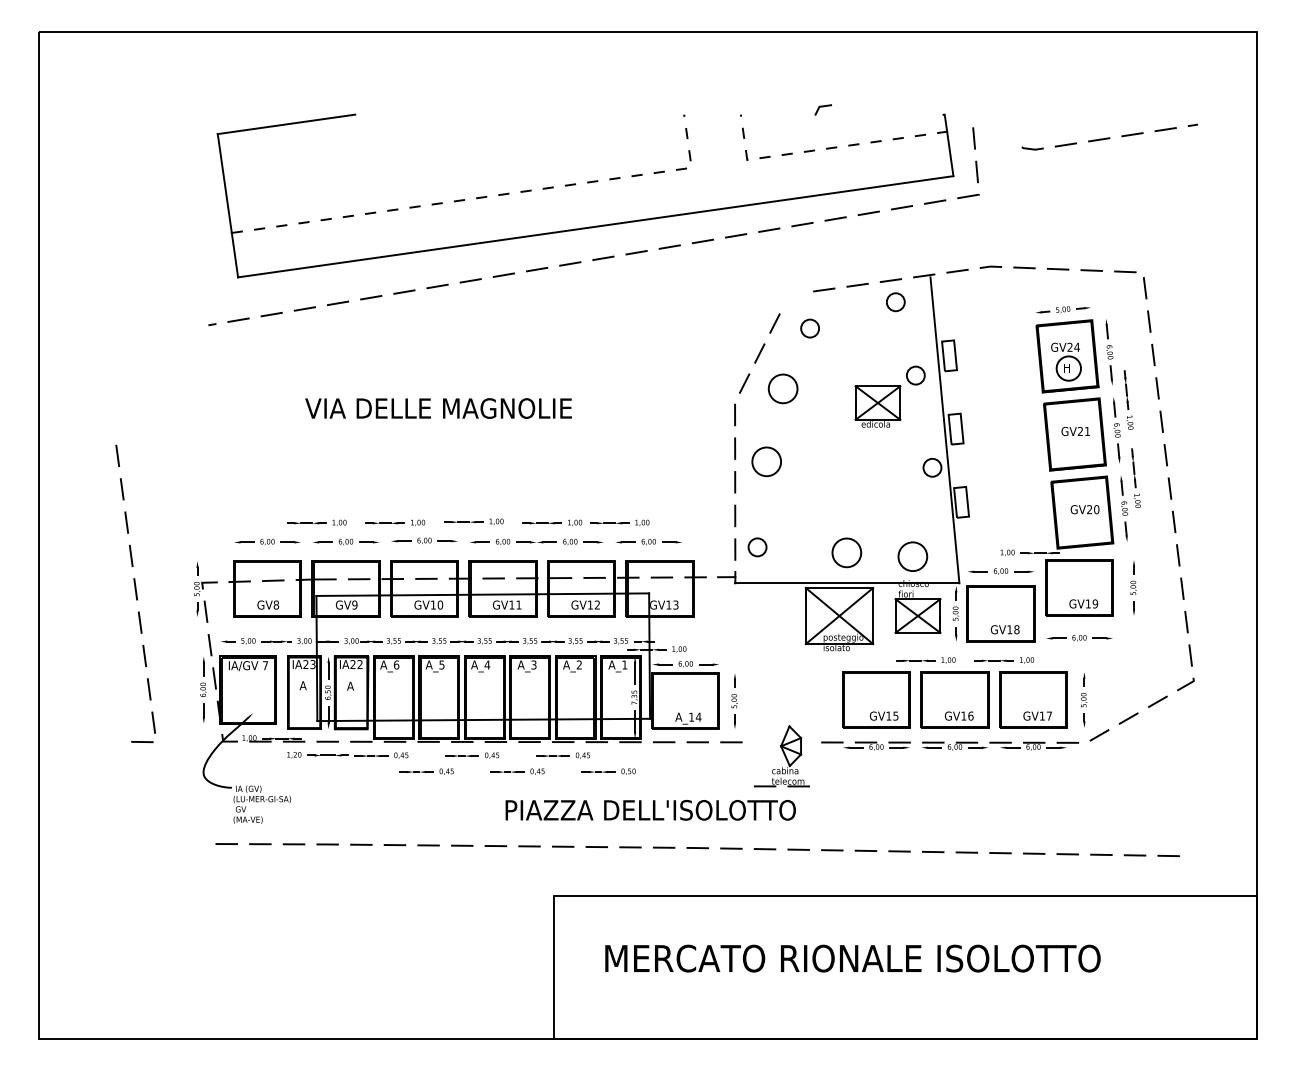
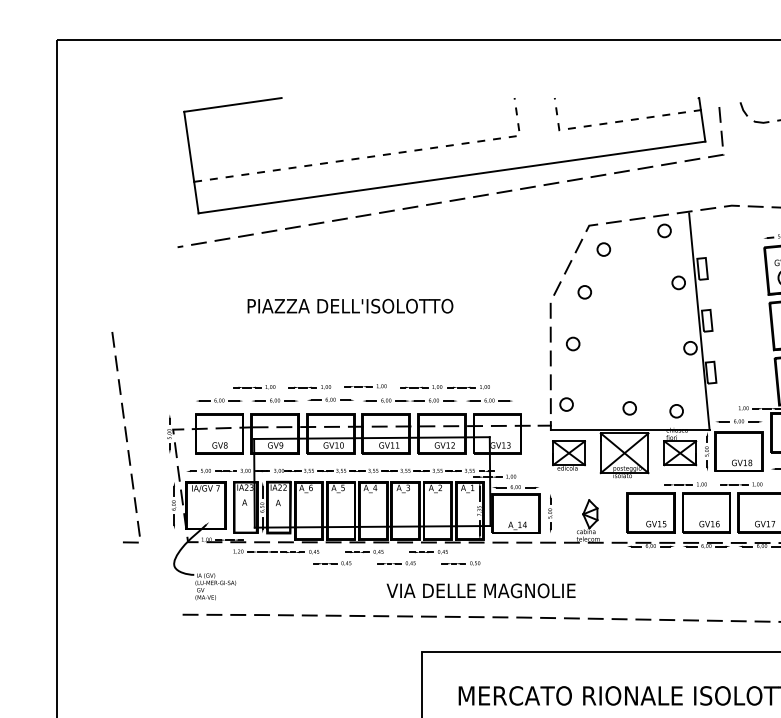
line: (823, 107) -> (592, 226), moved
line: (1007, 130) -> (743, 109), added
part: (783, 388) -> (584, 292), size x0.62
part: (877, 406) -> (568, 455), moved
text: (451, 408) -> (349, 306), VIA DELLE MAGNOLIE -> PIAZZA DELL'ISOLOTTO
part: (766, 461) -> (572, 343), size x0.62
part: (846, 552) -> (629, 408), size x0.62
part: (912, 556) -> (676, 411), size x0.62
part: (781, 756) -> (583, 521), moved
text: (649, 810) -> (490, 590), PIAZZA DELL'ISOLOTTO -> VIA DELLE MAGNOLIE

